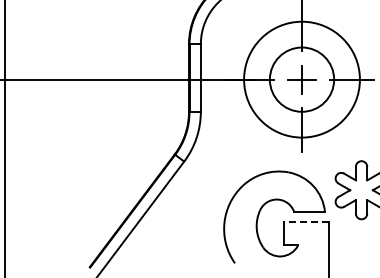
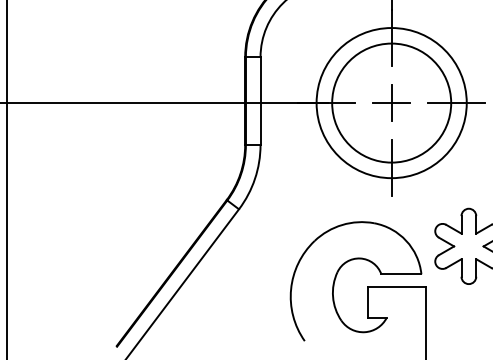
circle: (301, 79) -> (391, 102), size x1.43
line: (305, 221) -> (396, 286), dashed -> solid

